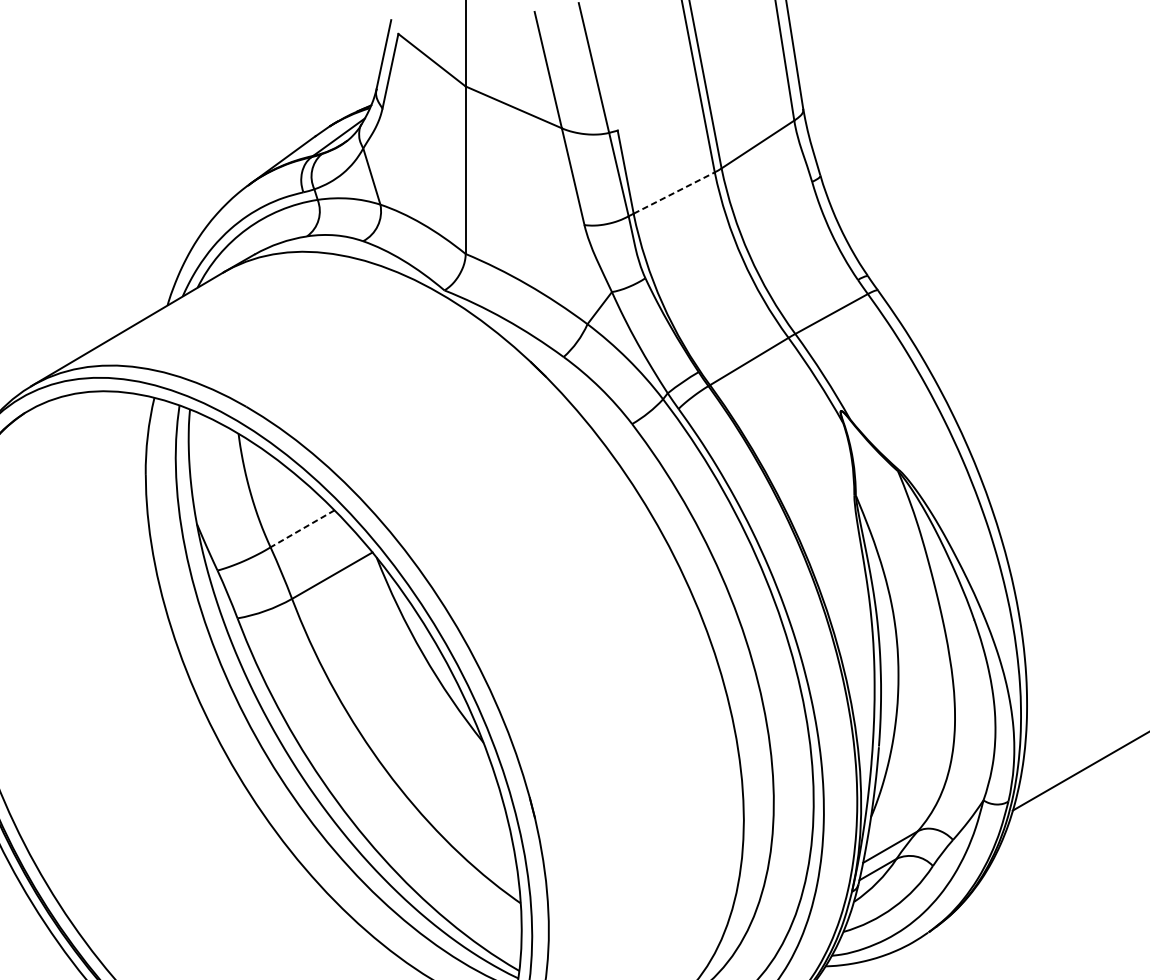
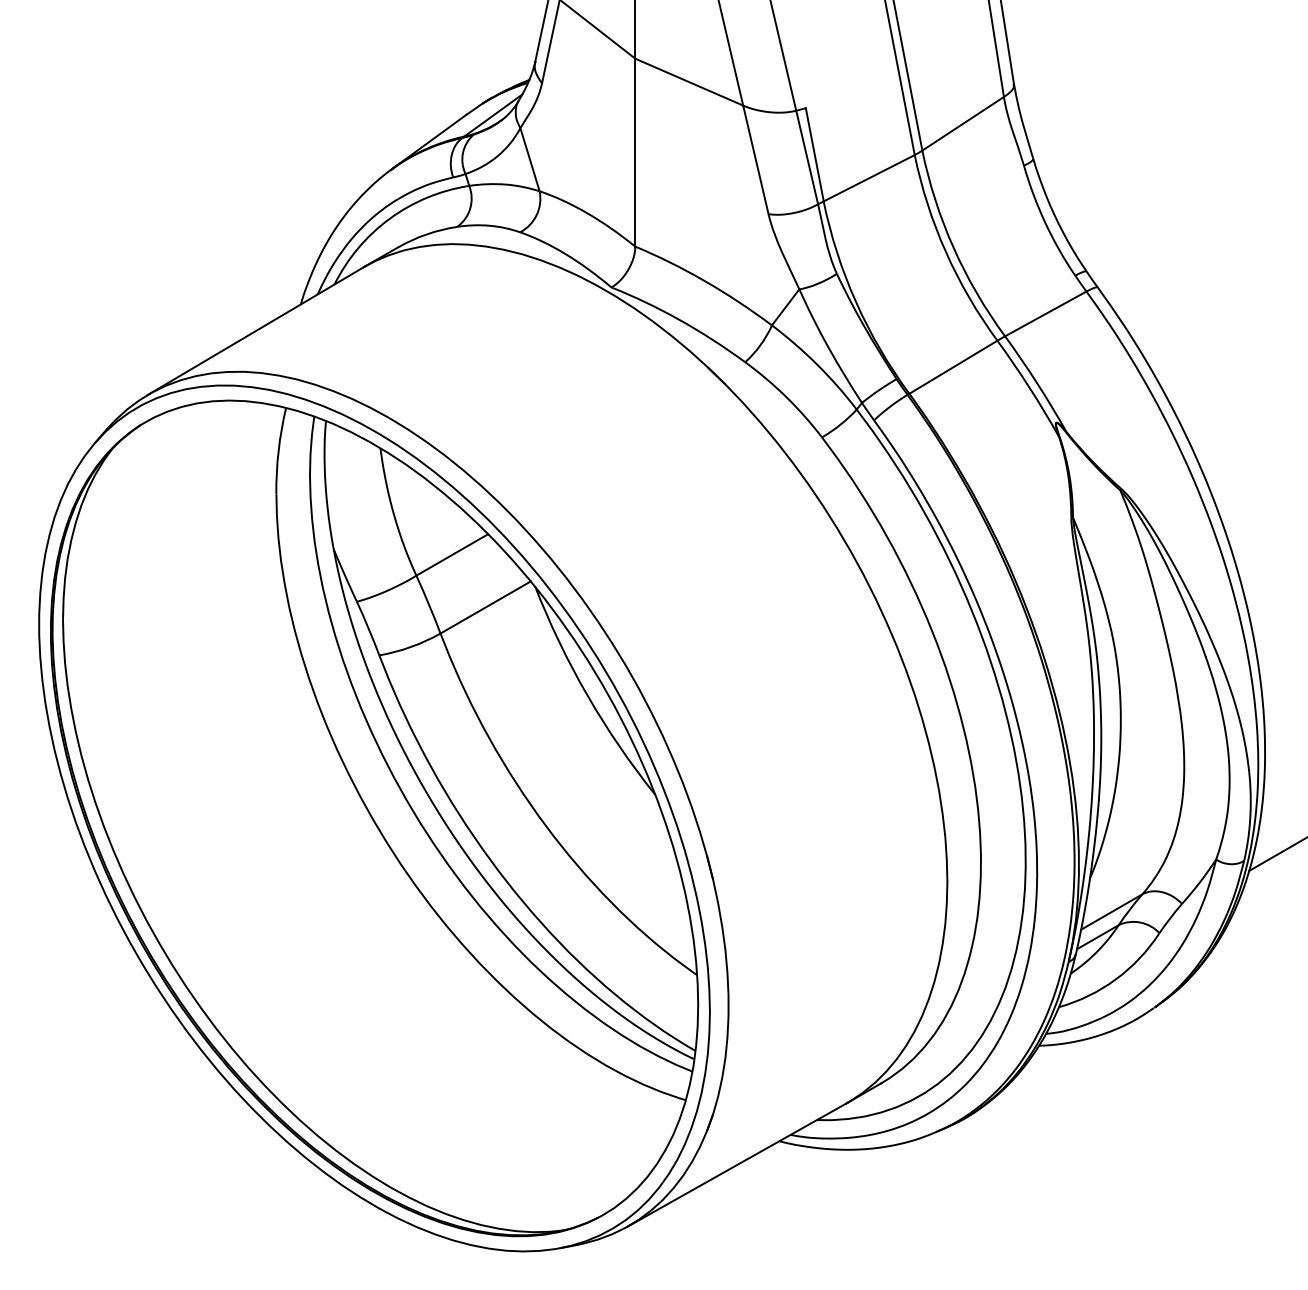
line: (674, 193) -> (869, 178), dashed -> solid
line: (301, 529) -> (451, 555), dashed -> solid

